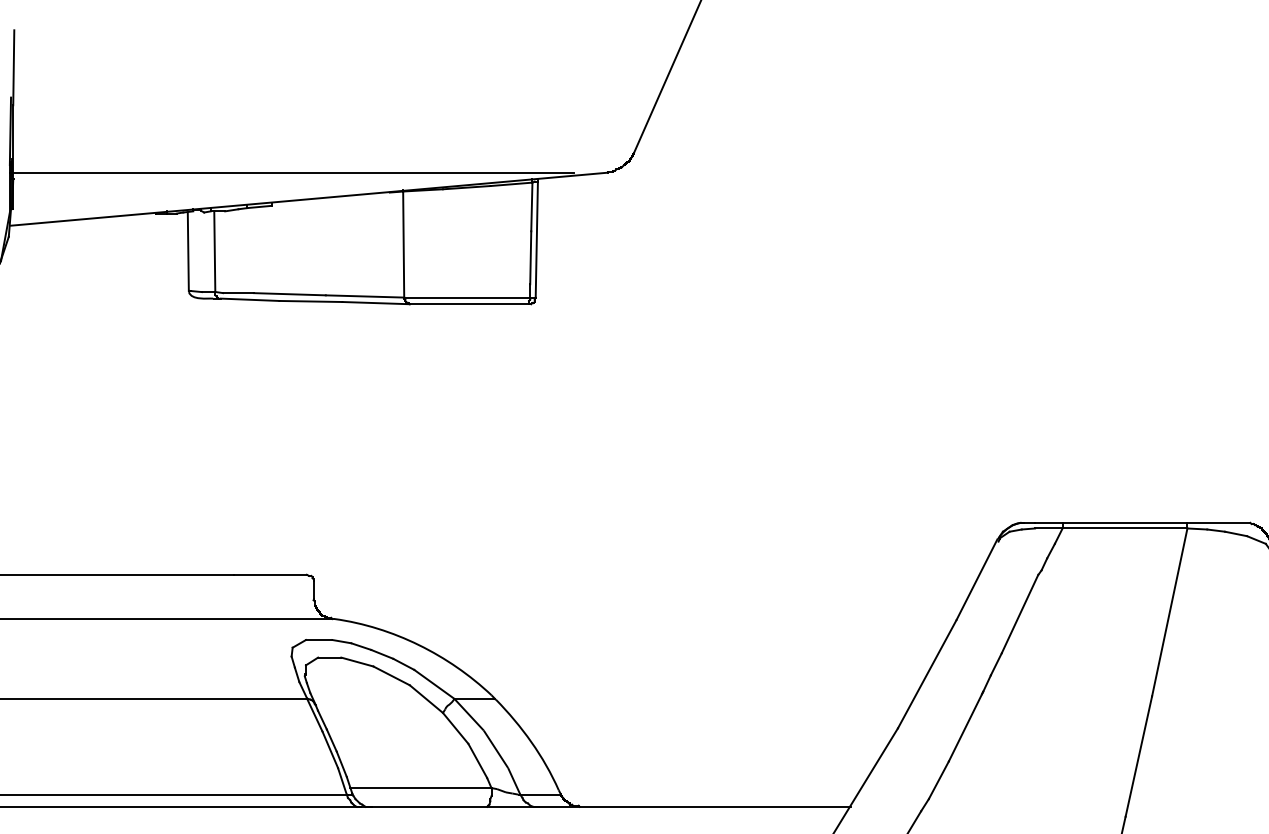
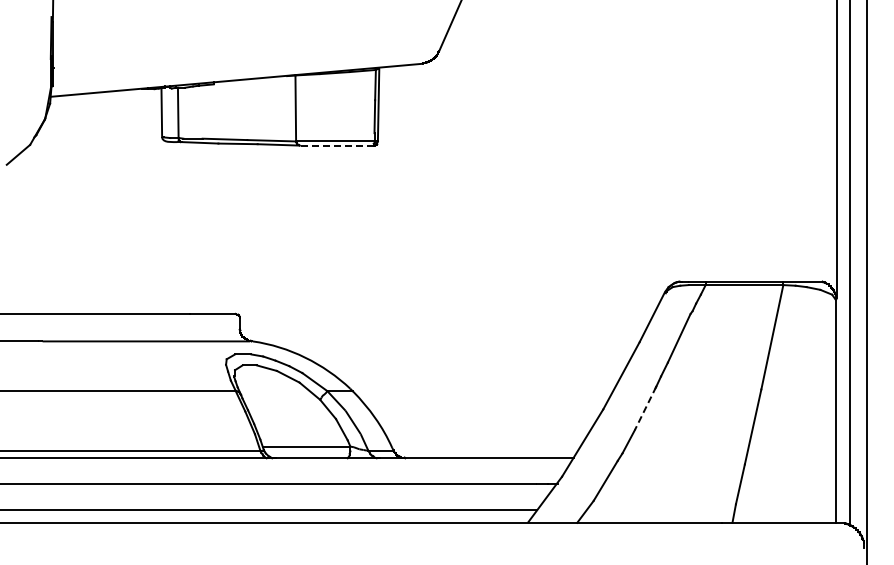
line: (290, 172) -> (225, 63), removed
line: (469, 304) -> (336, 145), solid -> dashed
line: (965, 726) -> (645, 408), solid -> dashed

